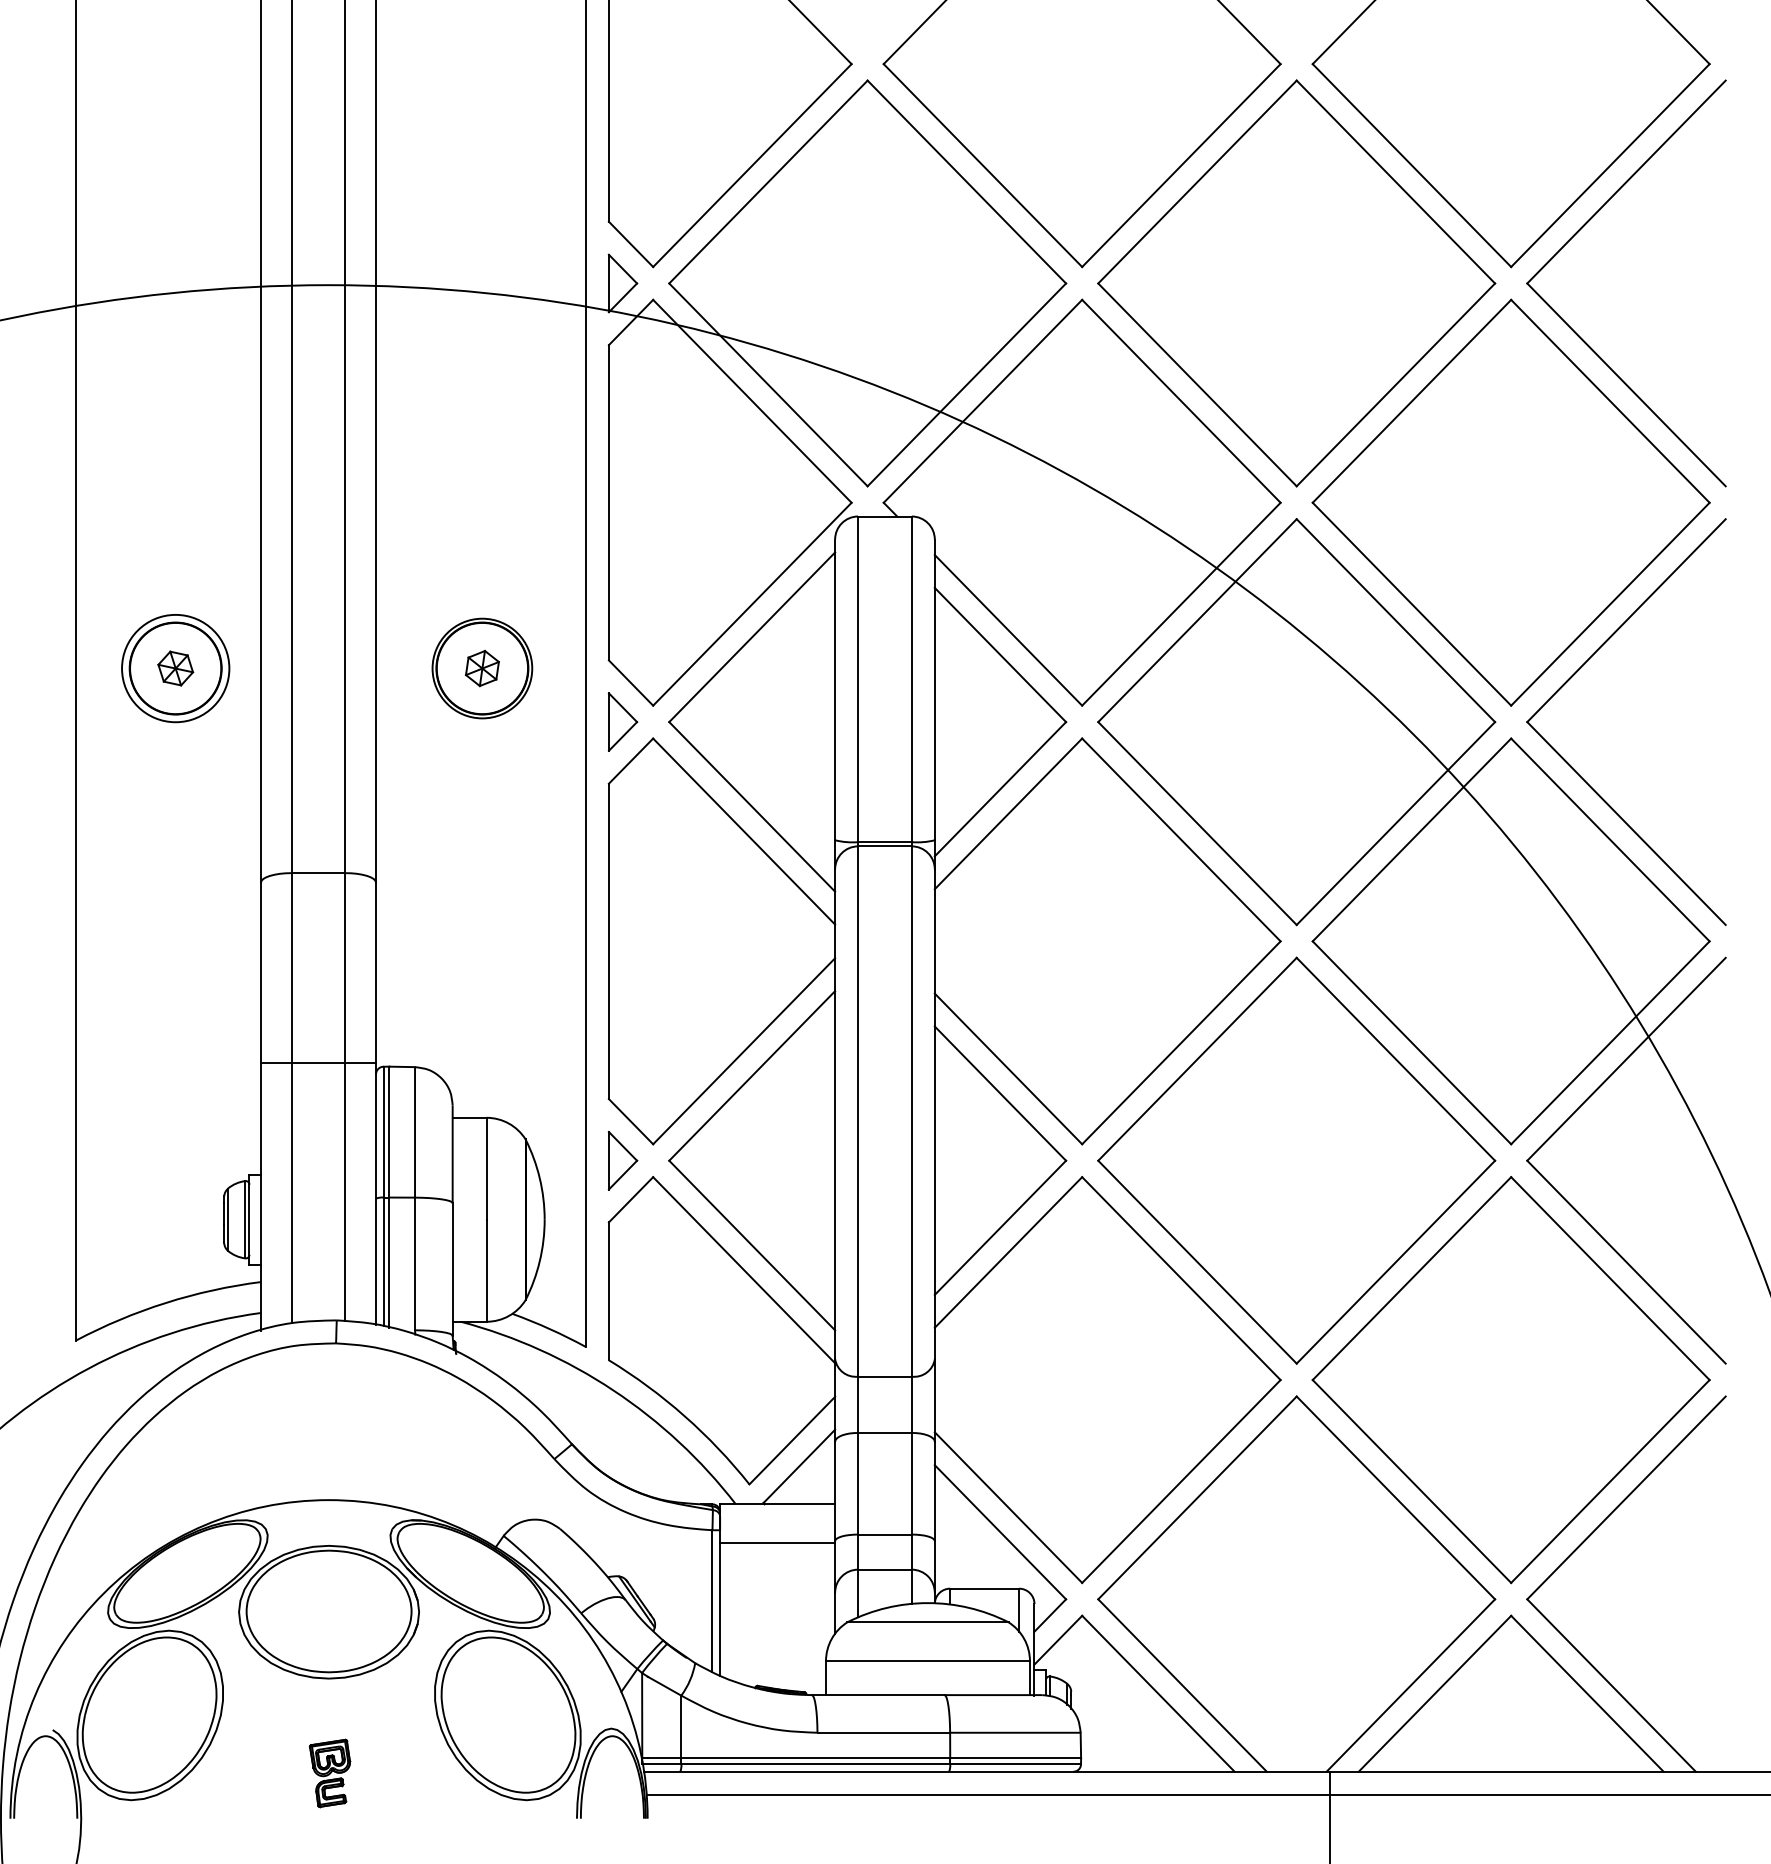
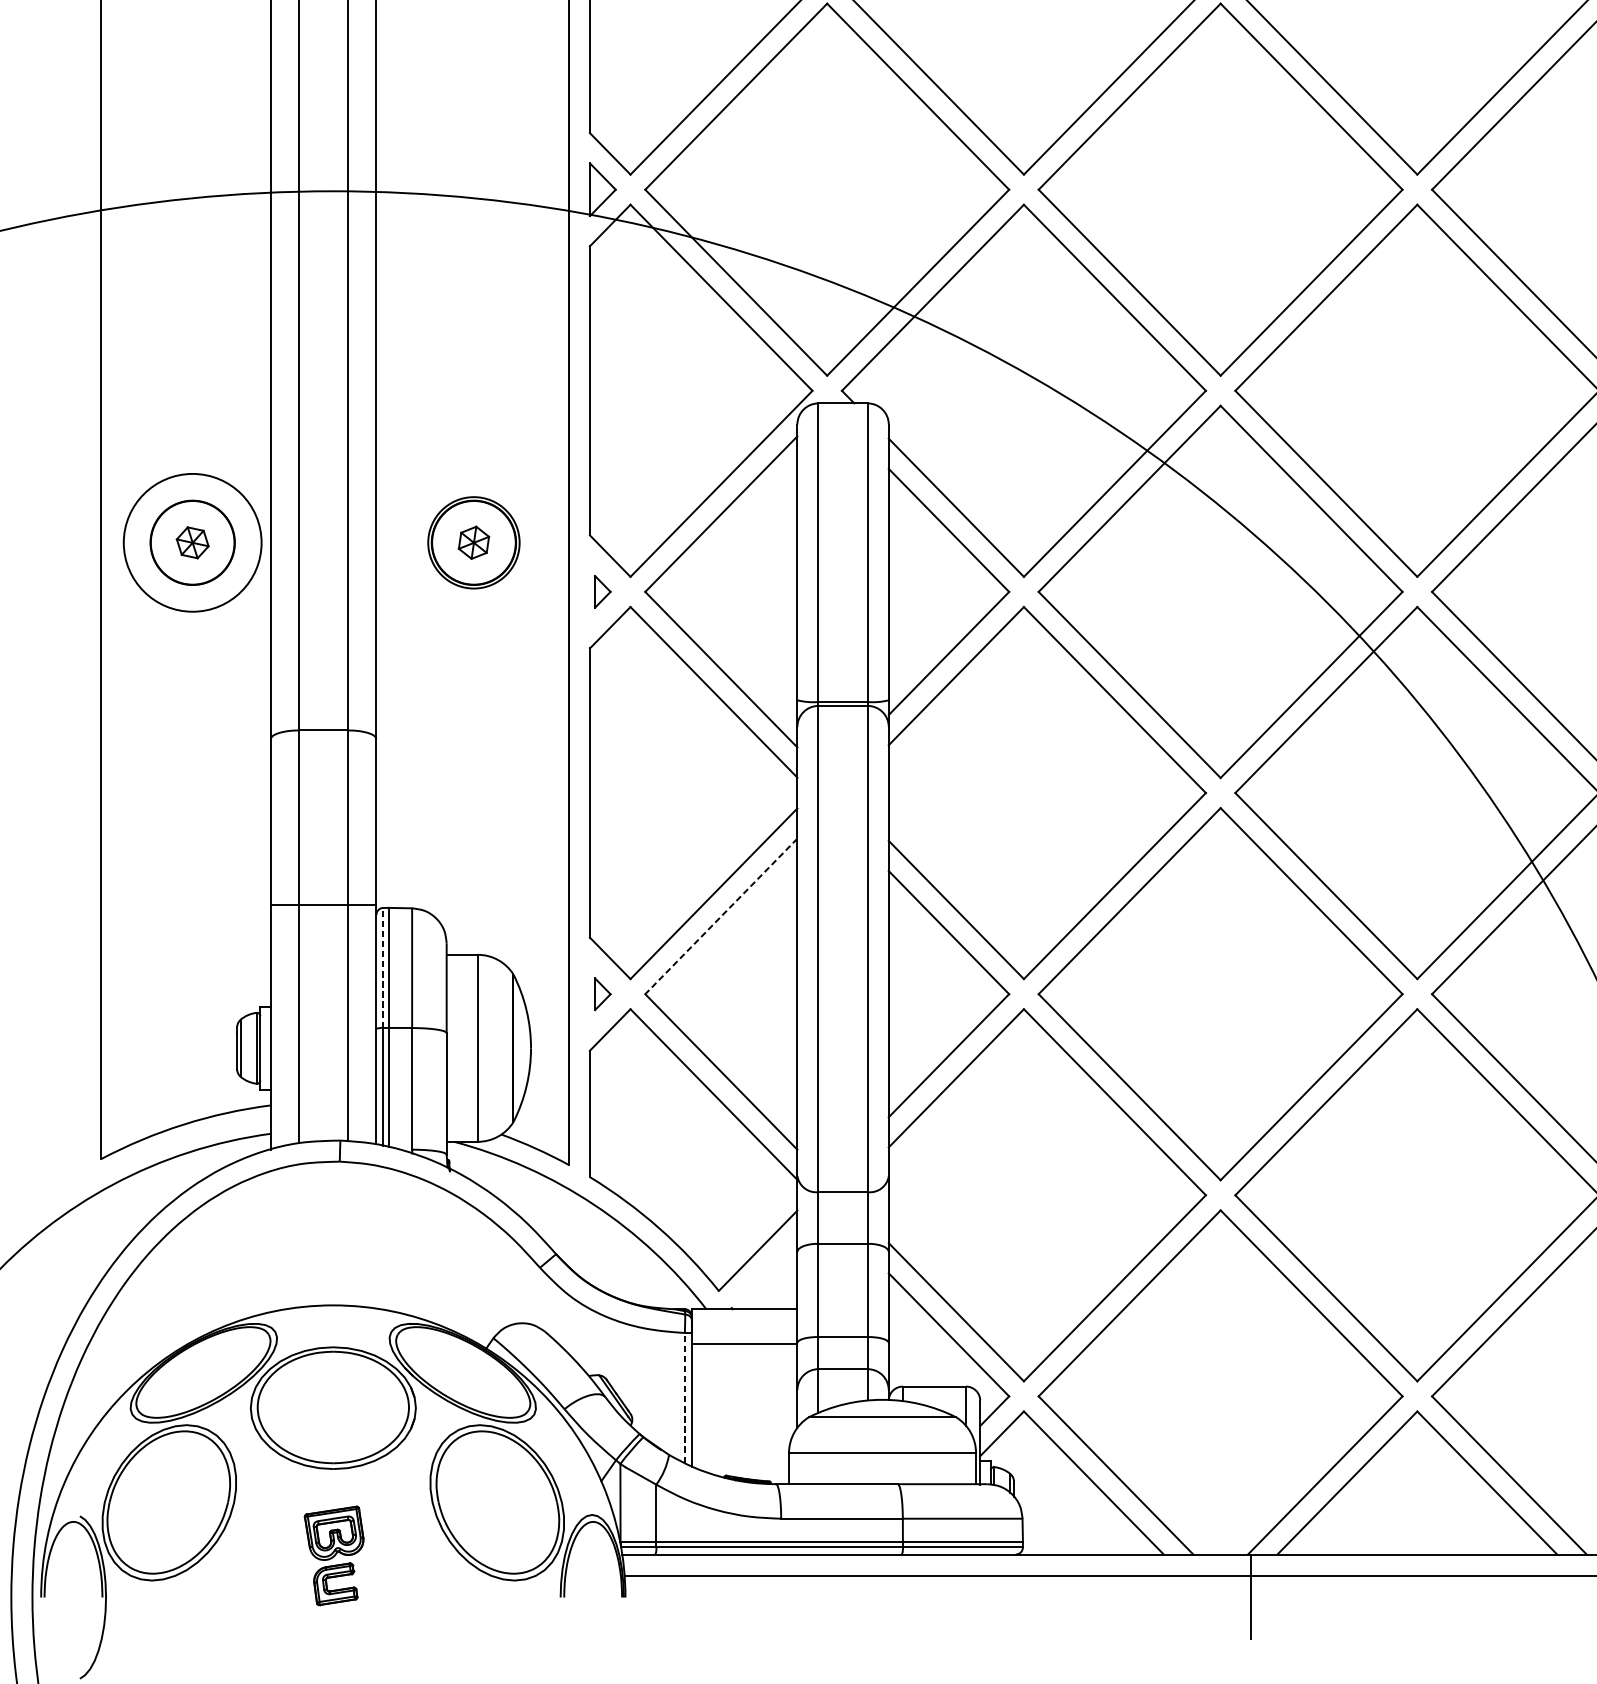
circle: (175, 668) -> (192, 542), size x1.4
part: (622, 721) -> (602, 591), size x0.6
line: (752, 1075) -> (721, 916), solid -> dashed
line: (383, 1131) -> (383, 967), solid -> dashed
part: (622, 1160) -> (602, 993), size x0.6
line: (799, 1465) -> (764, 1273), removed
line: (712, 1601) -> (684, 1398), solid -> dashed
part: (329, 1773) -> (333, 1556), size x1.6

